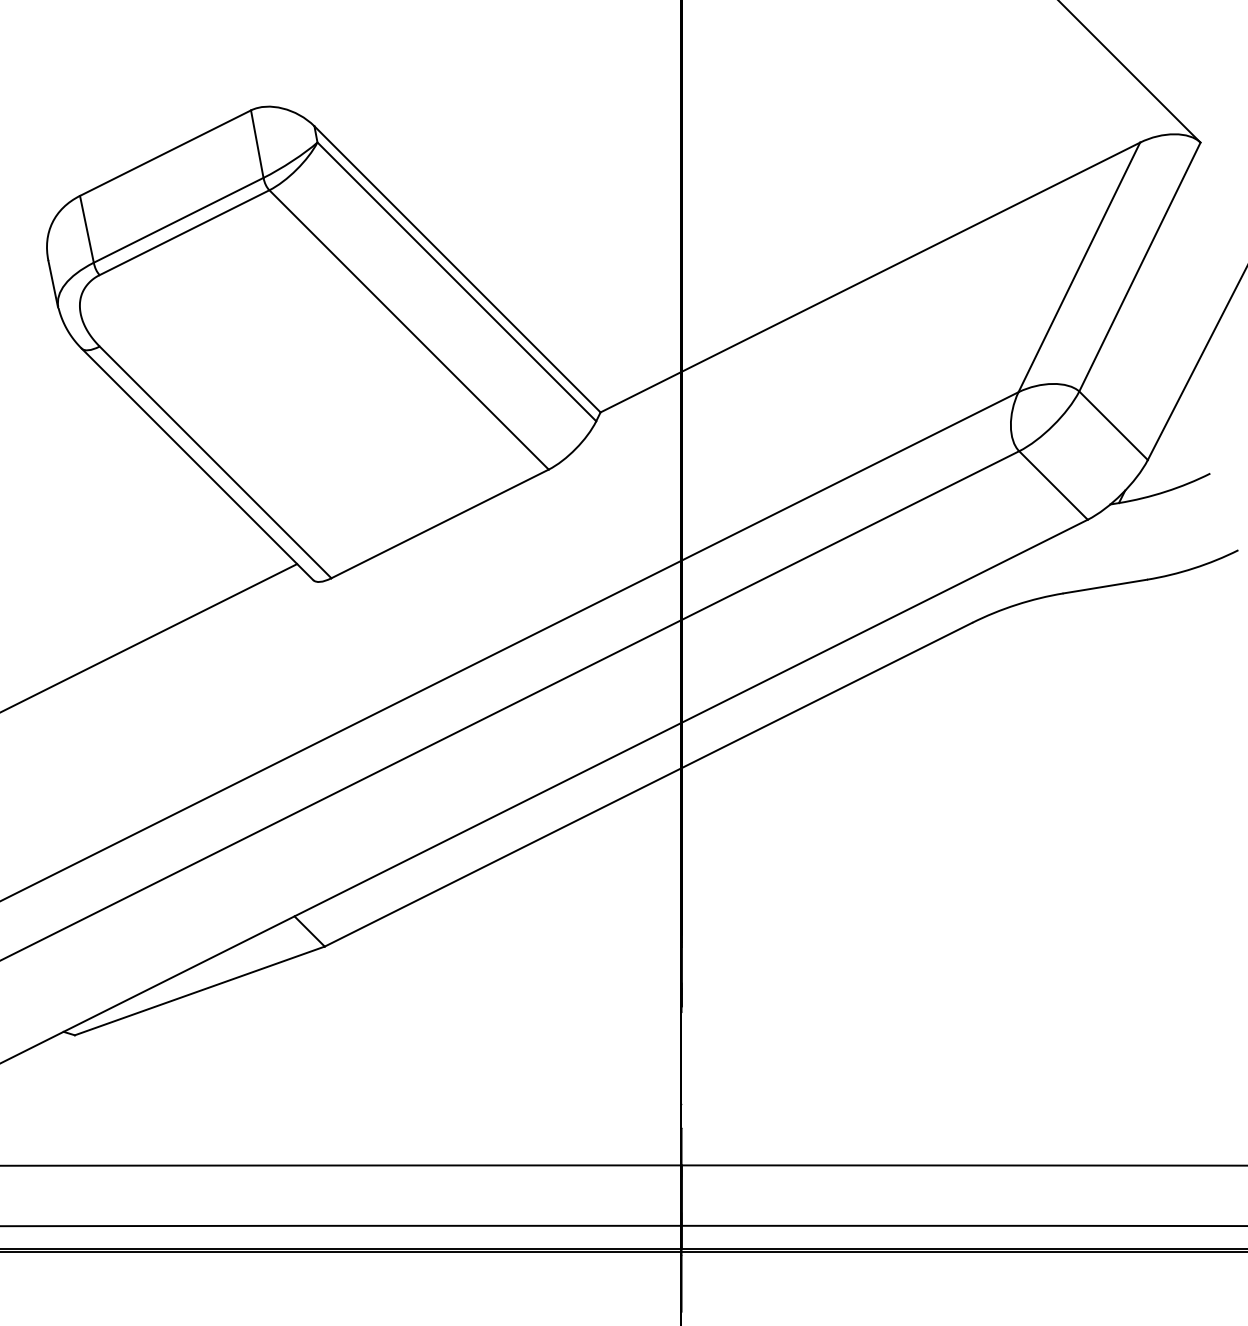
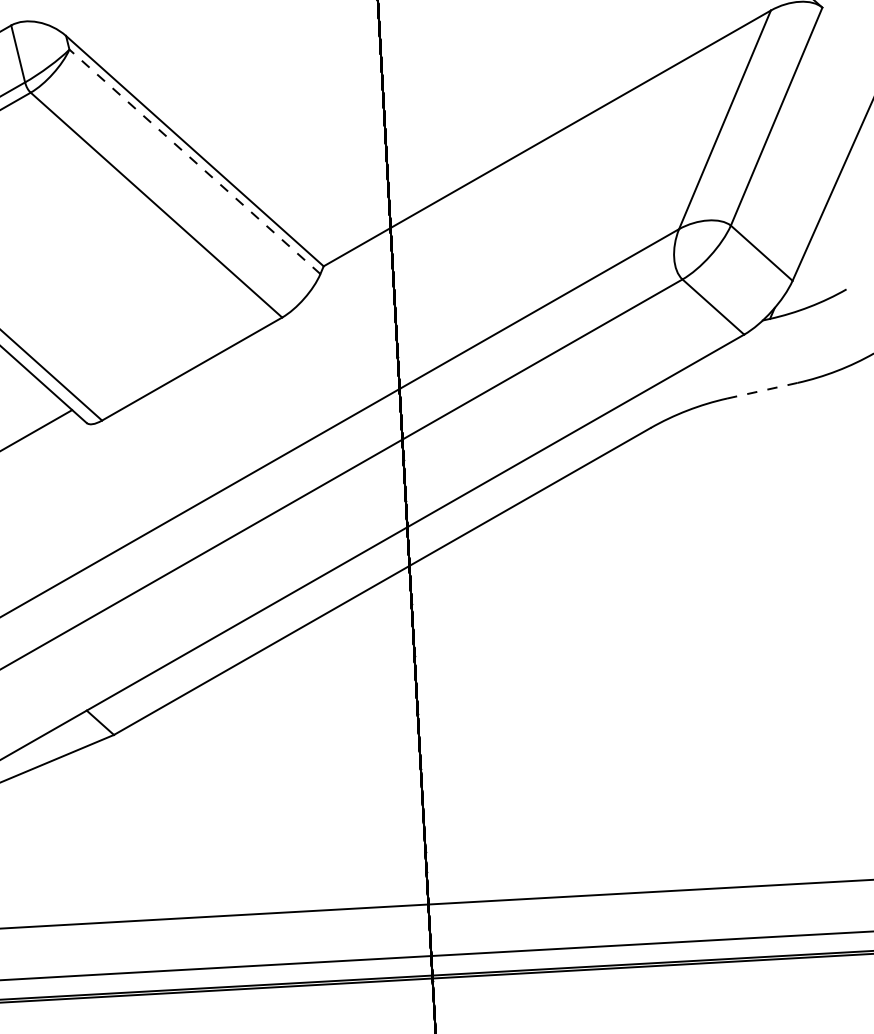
line: (456, 281) -> (194, 161), solid -> dashed
line: (1104, 586) -> (761, 390), solid -> dashed

